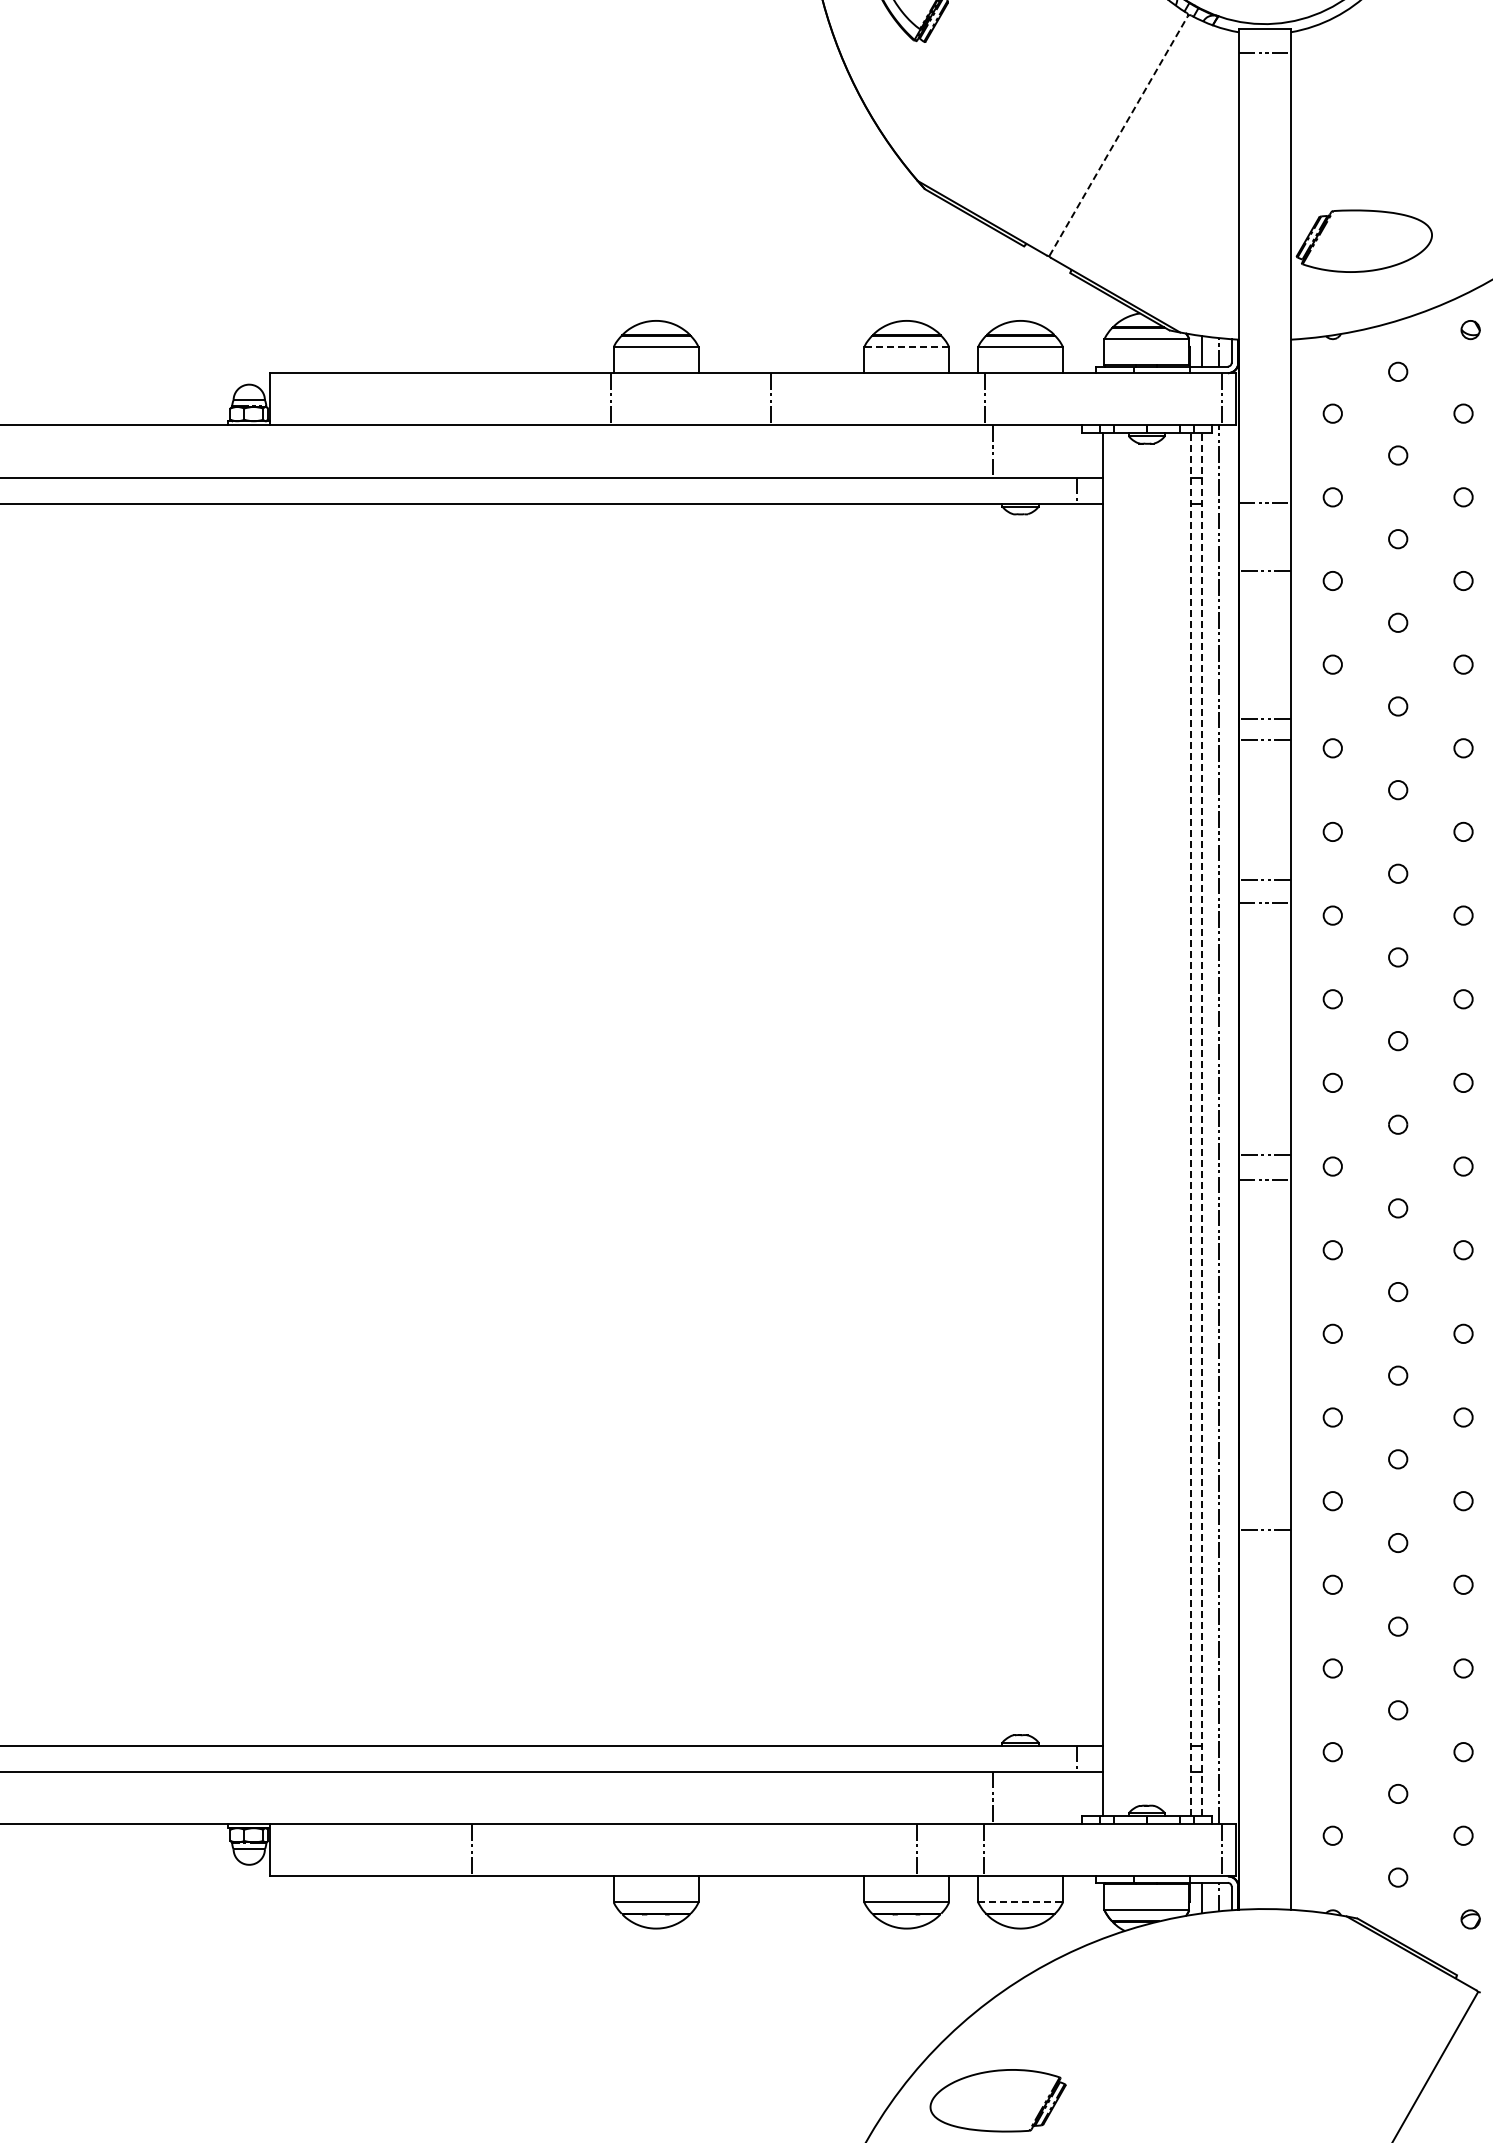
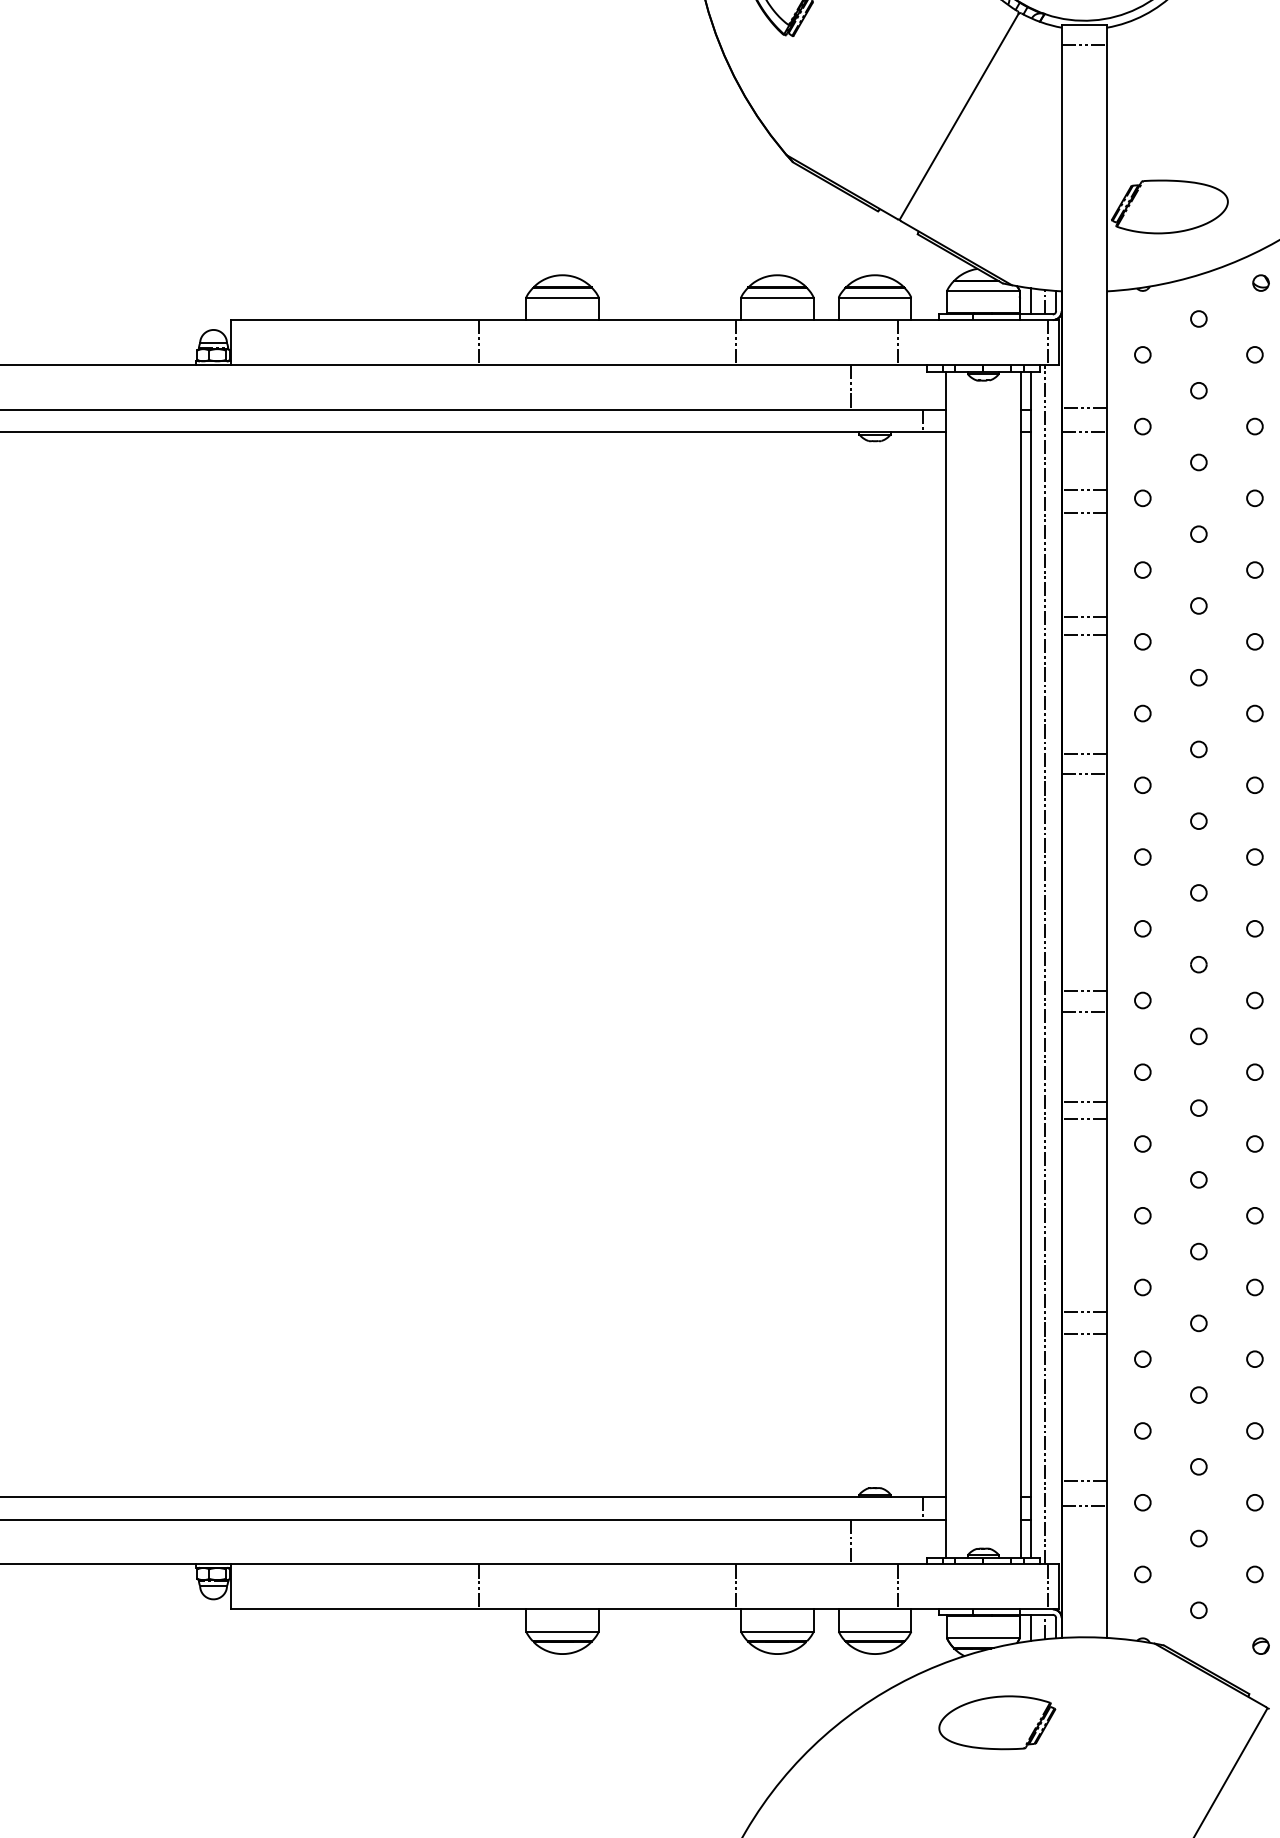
line: (1118, 135) -> (959, 116), dashed -> solid
line: (906, 347) -> (777, 298), dashed -> solid
line: (610, 399) -> (478, 342), moved
line: (771, 399) -> (736, 342), moved
line: (985, 399) -> (898, 342), moved
line: (1264, 475) -> (1084, 407), added
line: (1264, 597) -> (1084, 512), added
line: (1190, 1124) -> (1020, 964), dashed -> solid
line: (1202, 1124) -> (1031, 964), dashed -> solid
line: (1264, 1285) -> (1084, 1102), added
line: (1264, 1304) -> (1084, 1118), added
line: (1264, 1554) -> (1084, 1333), added
line: (1264, 1727) -> (1084, 1481), added
line: (1264, 1756) -> (1084, 1506), added
line: (471, 1850) -> (478, 1587), moved
line: (917, 1850) -> (736, 1587), moved
line: (984, 1850) -> (898, 1587), moved
line: (1021, 1902) -> (875, 1631), dashed -> solid
part: (997, 2100) -> (996, 1722), moved

